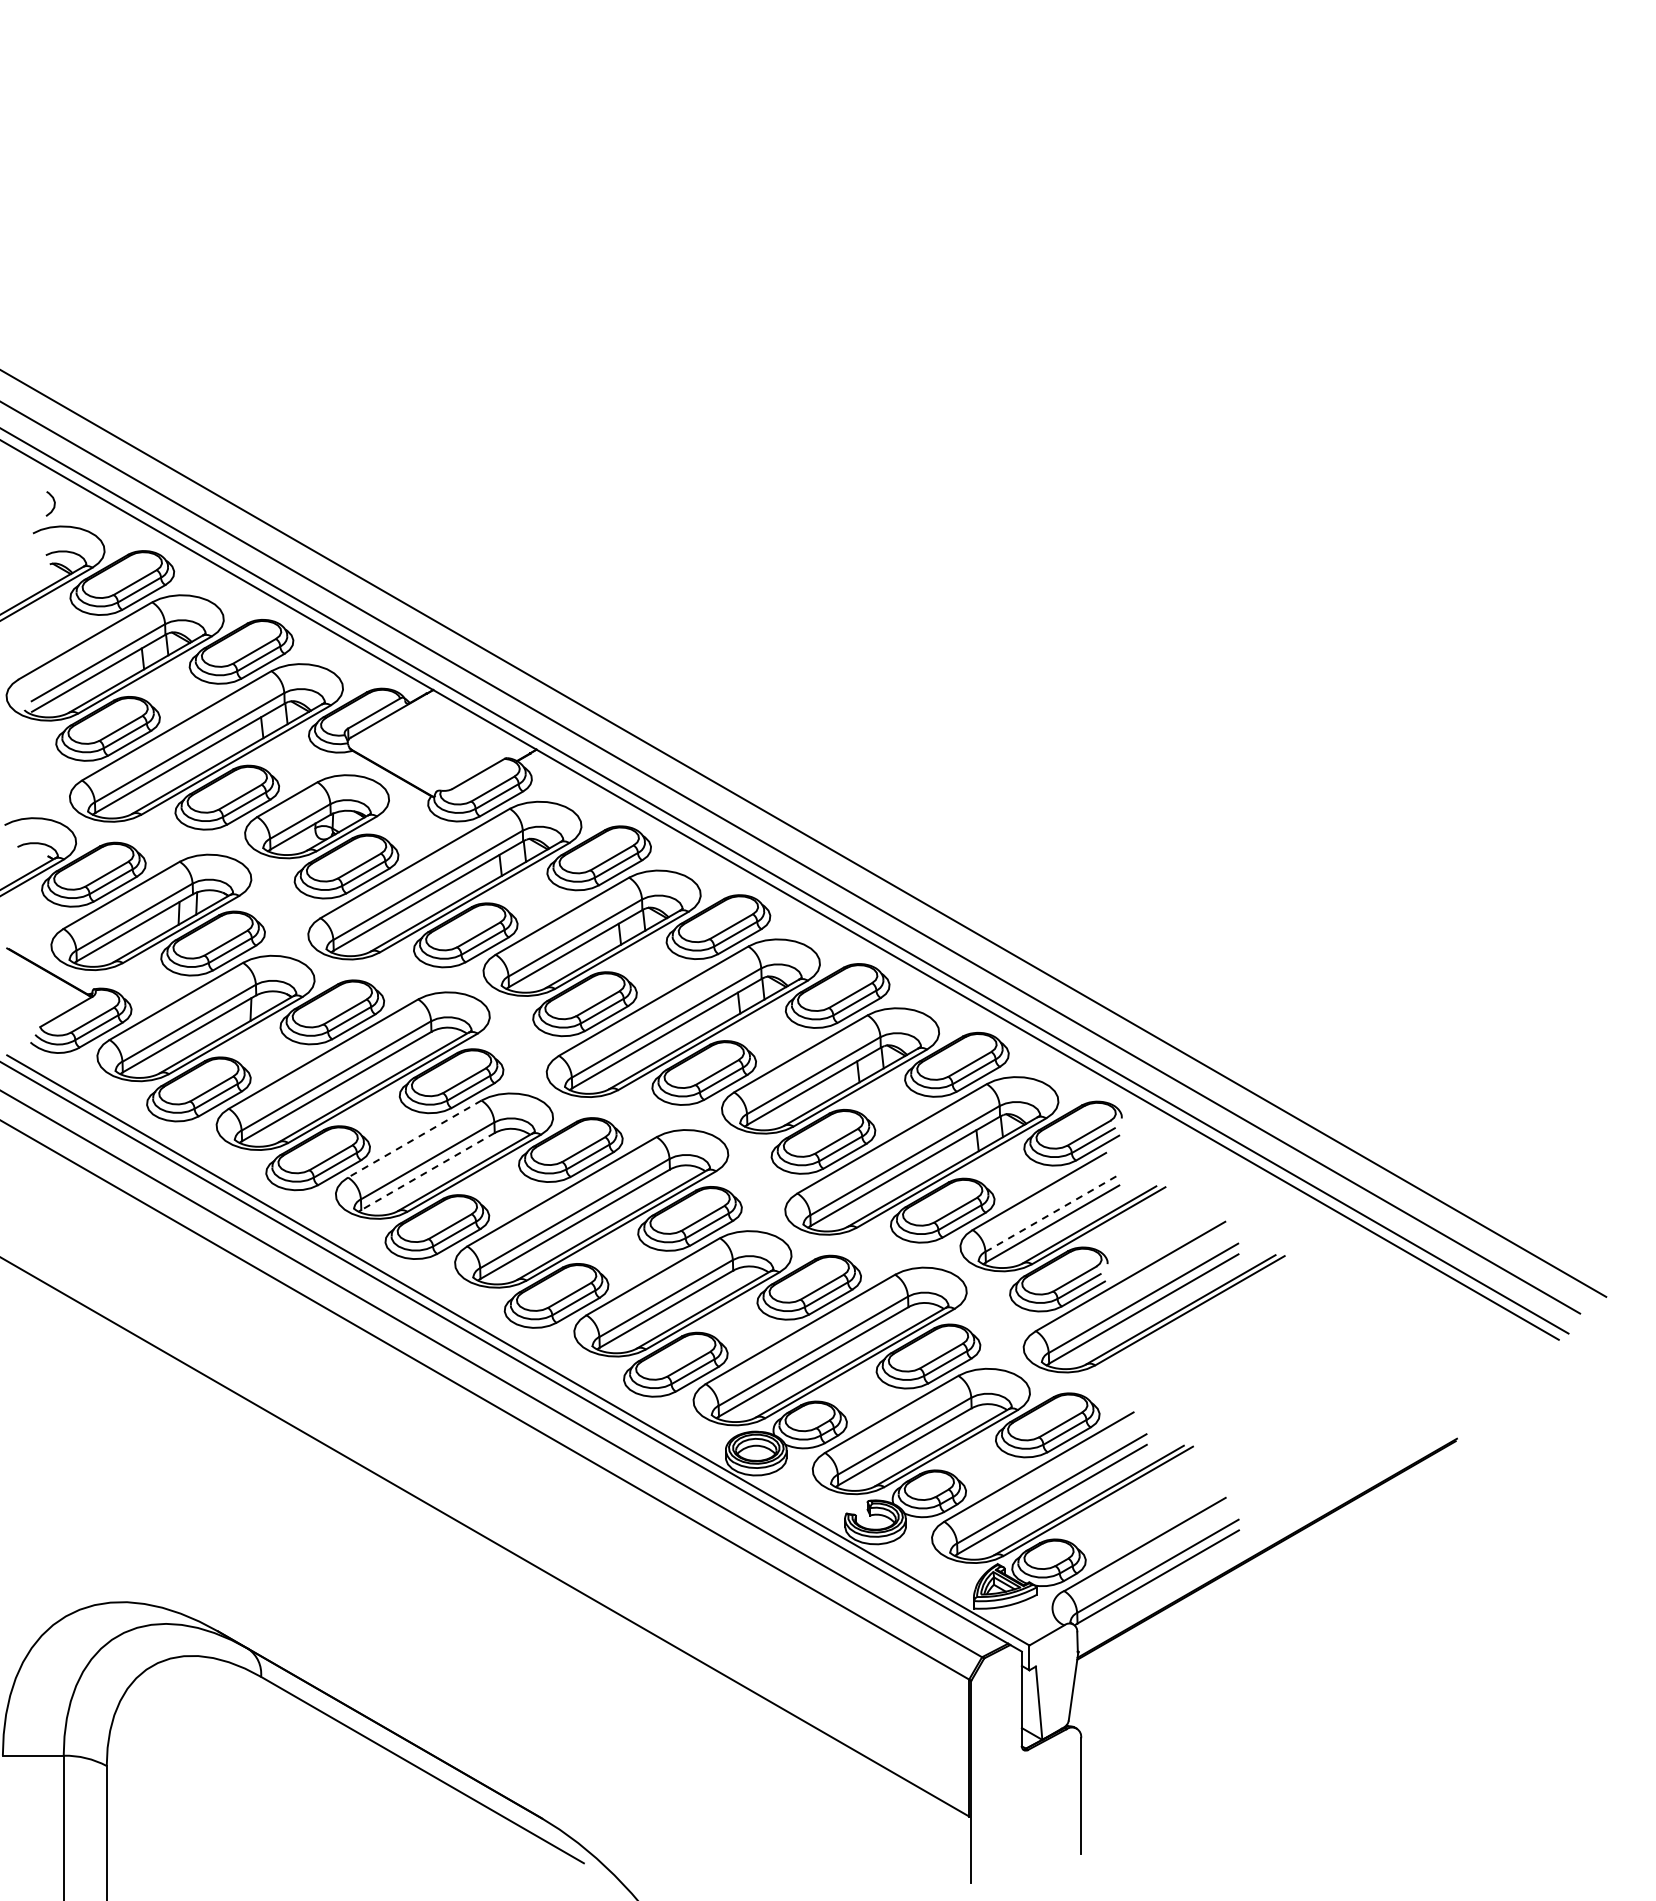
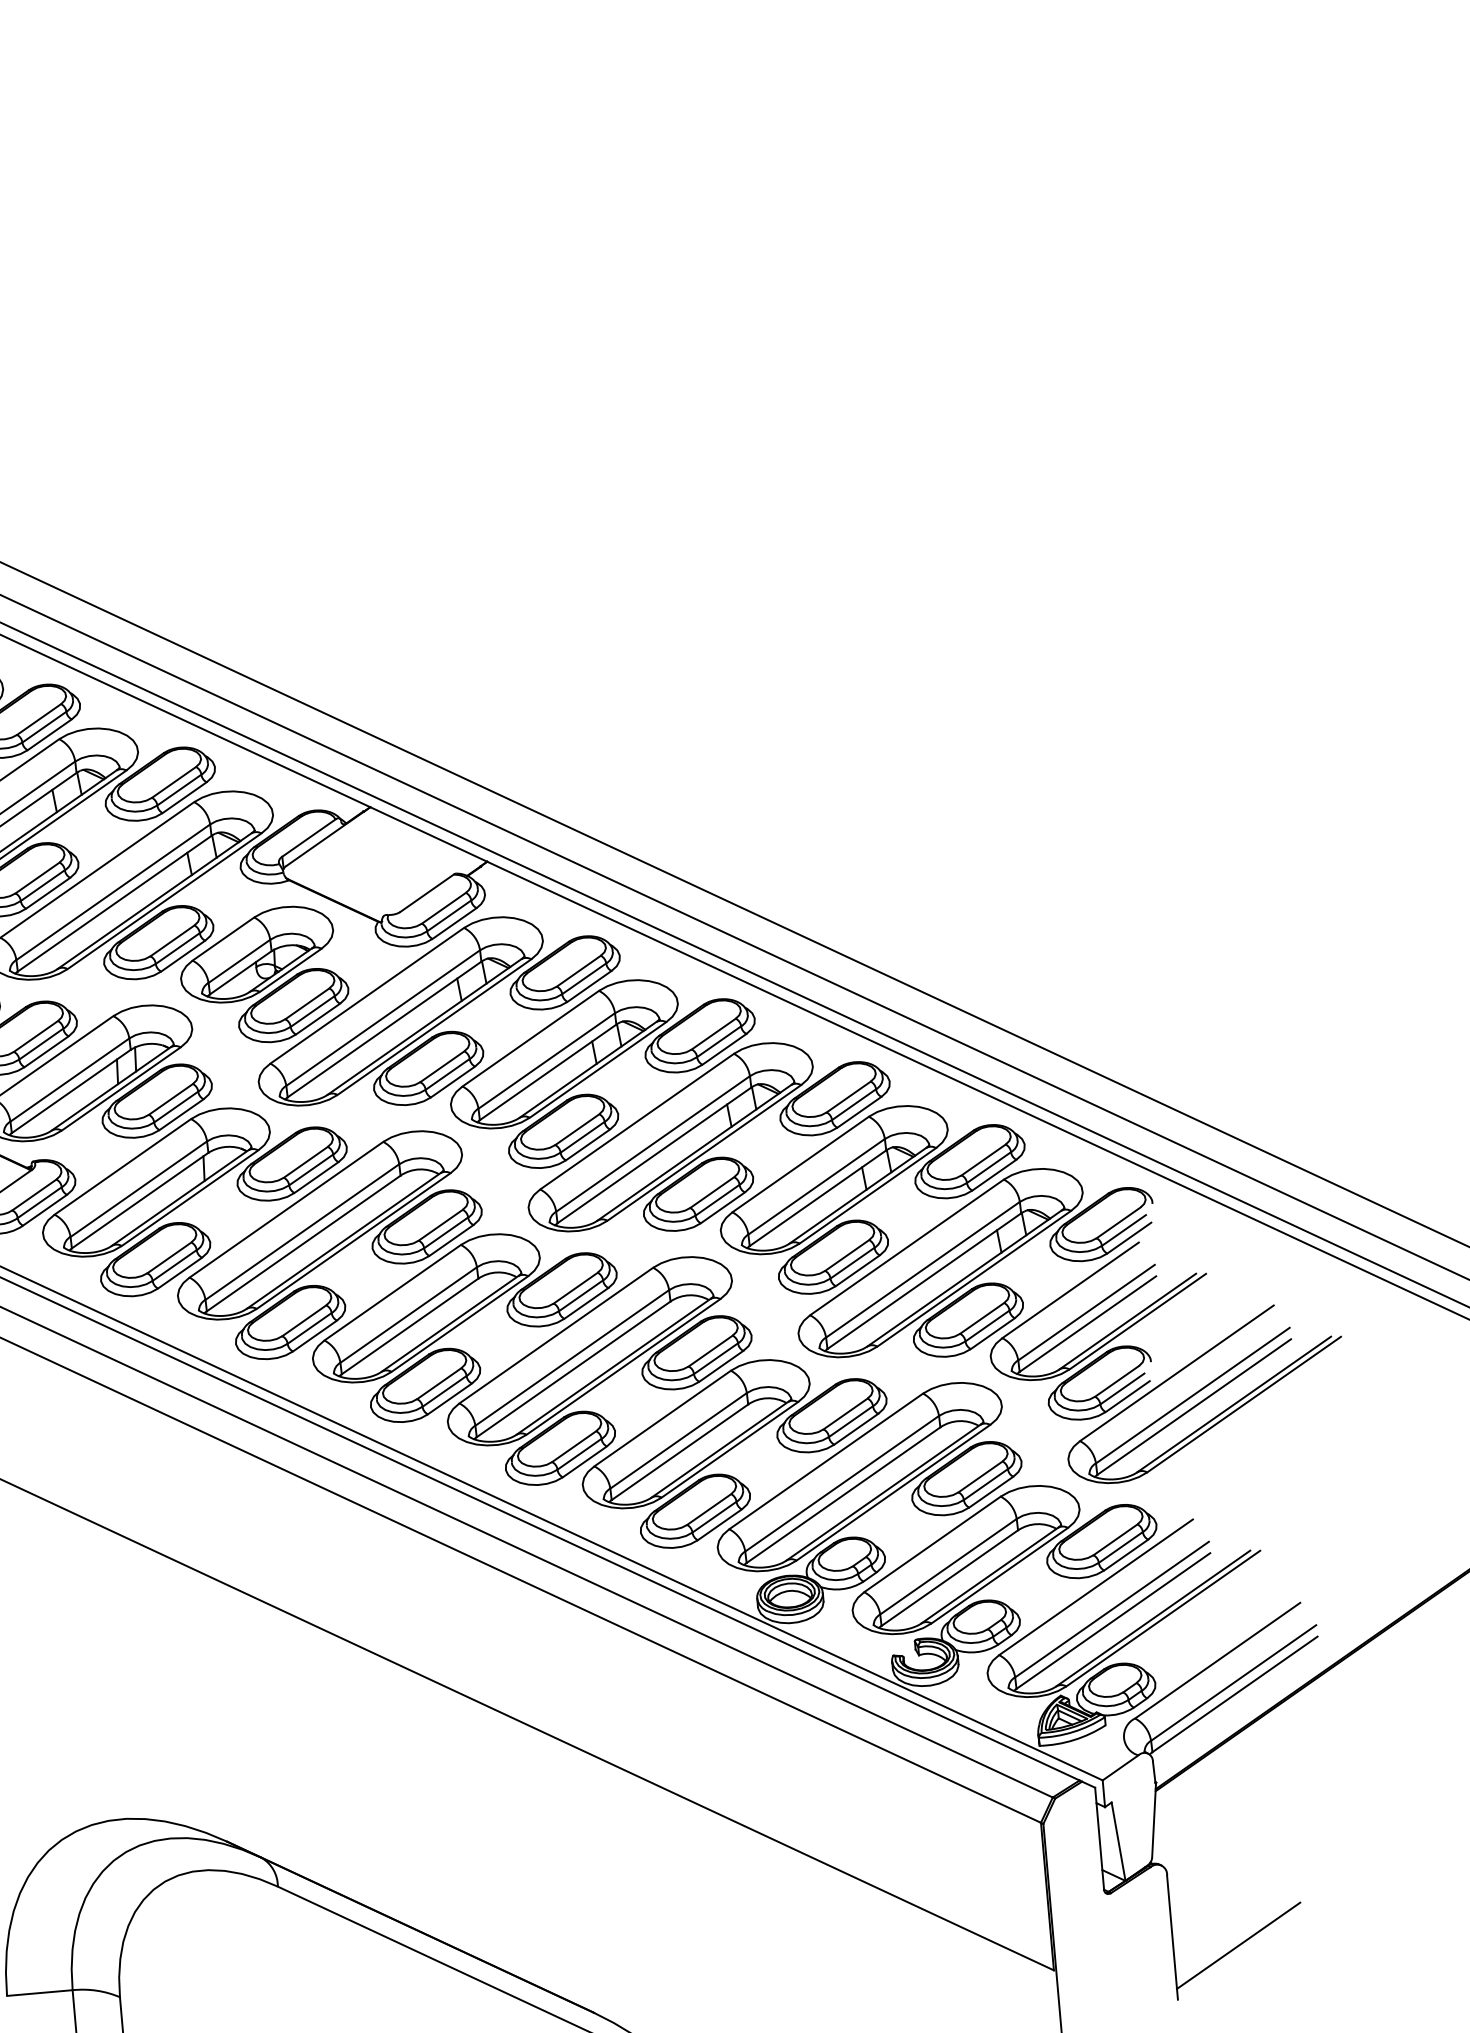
line: (414, 1139) -> (392, 1293), dashed -> solid
line: (427, 1171) -> (409, 1326), dashed -> solid
line: (1052, 1213) -> (1086, 1312), dashed -> solid
line: (1141, 1808) -> (1238, 1945), added

